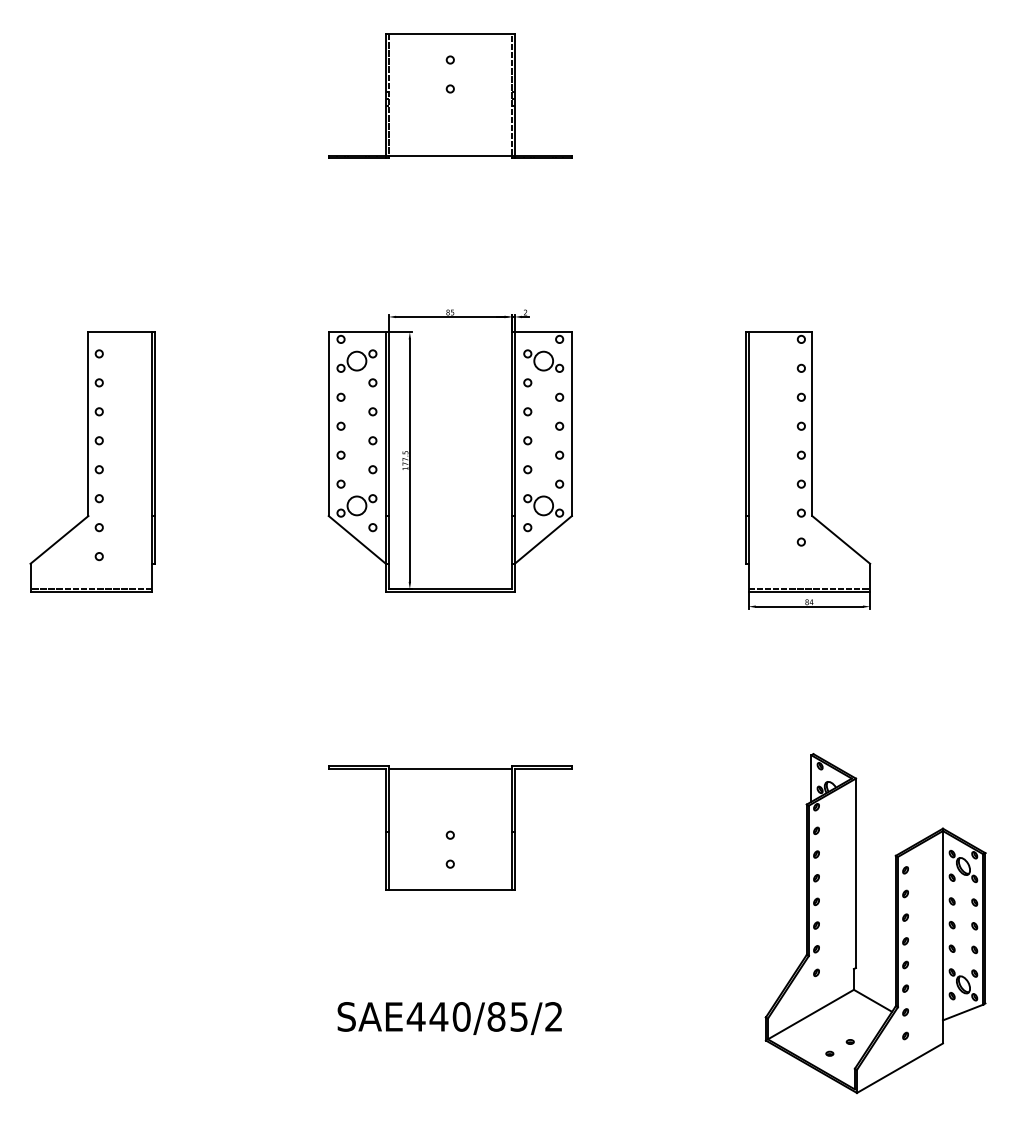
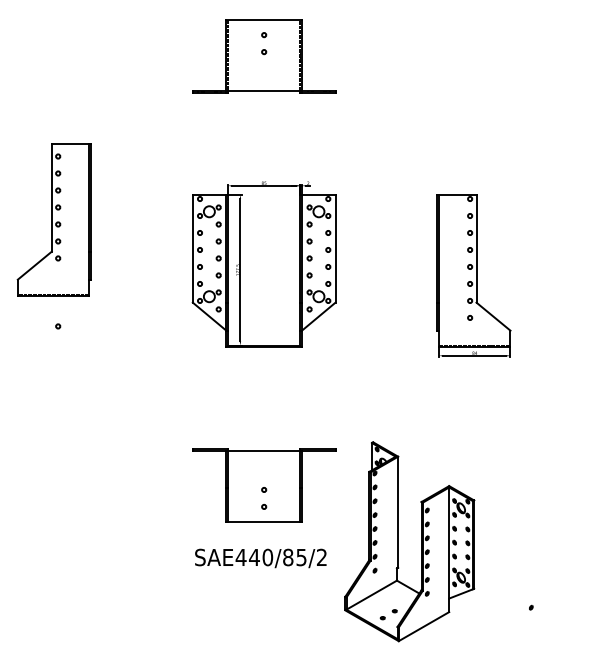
part: (91, 461) -> (53, 219), moved
part: (856, 923) -> (398, 541), moved
text: (449, 1018) -> (260, 558), moved

